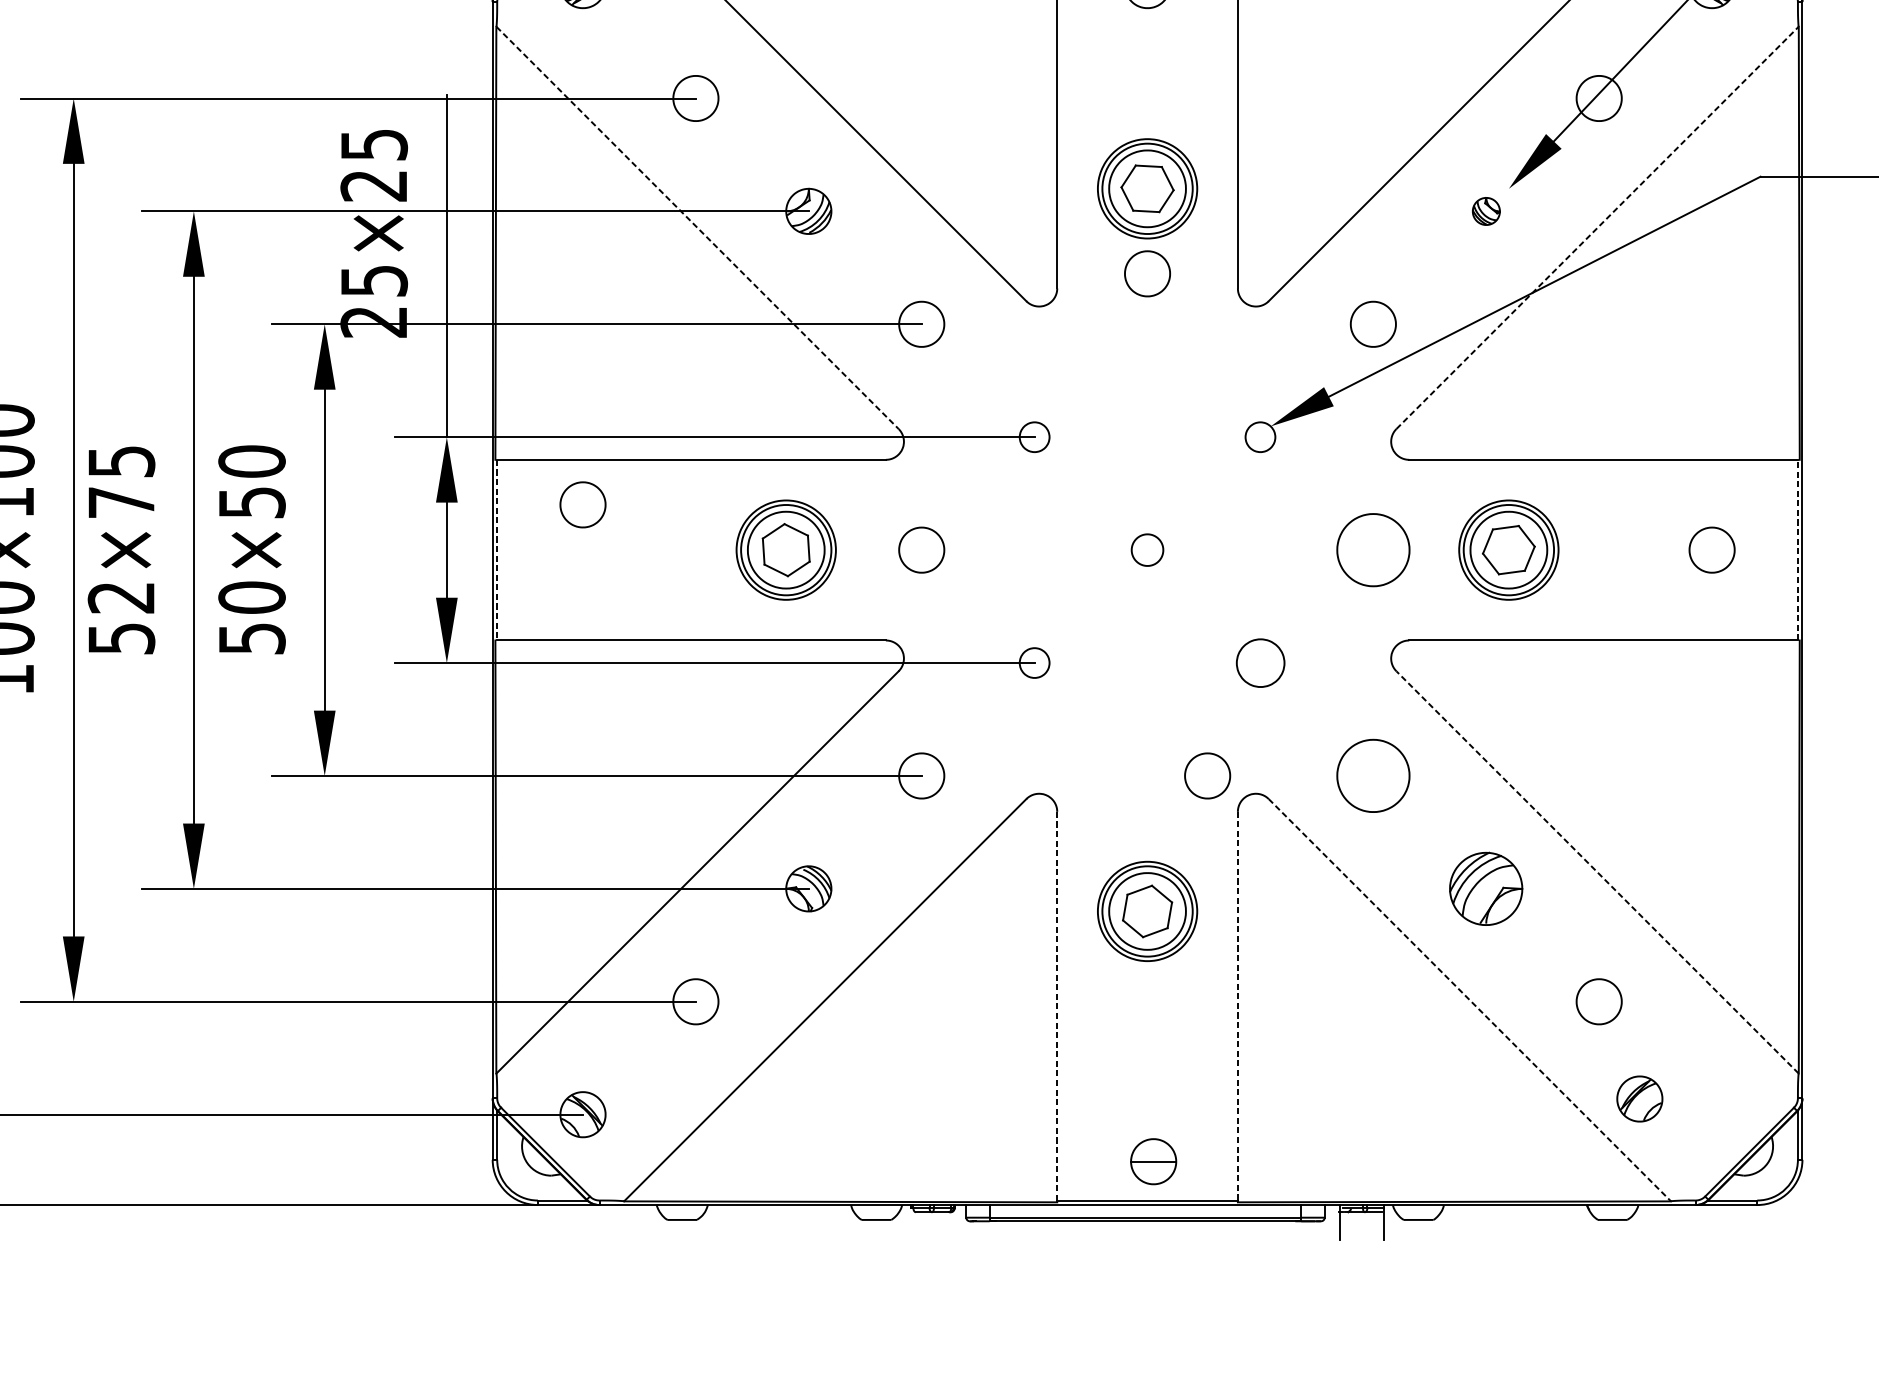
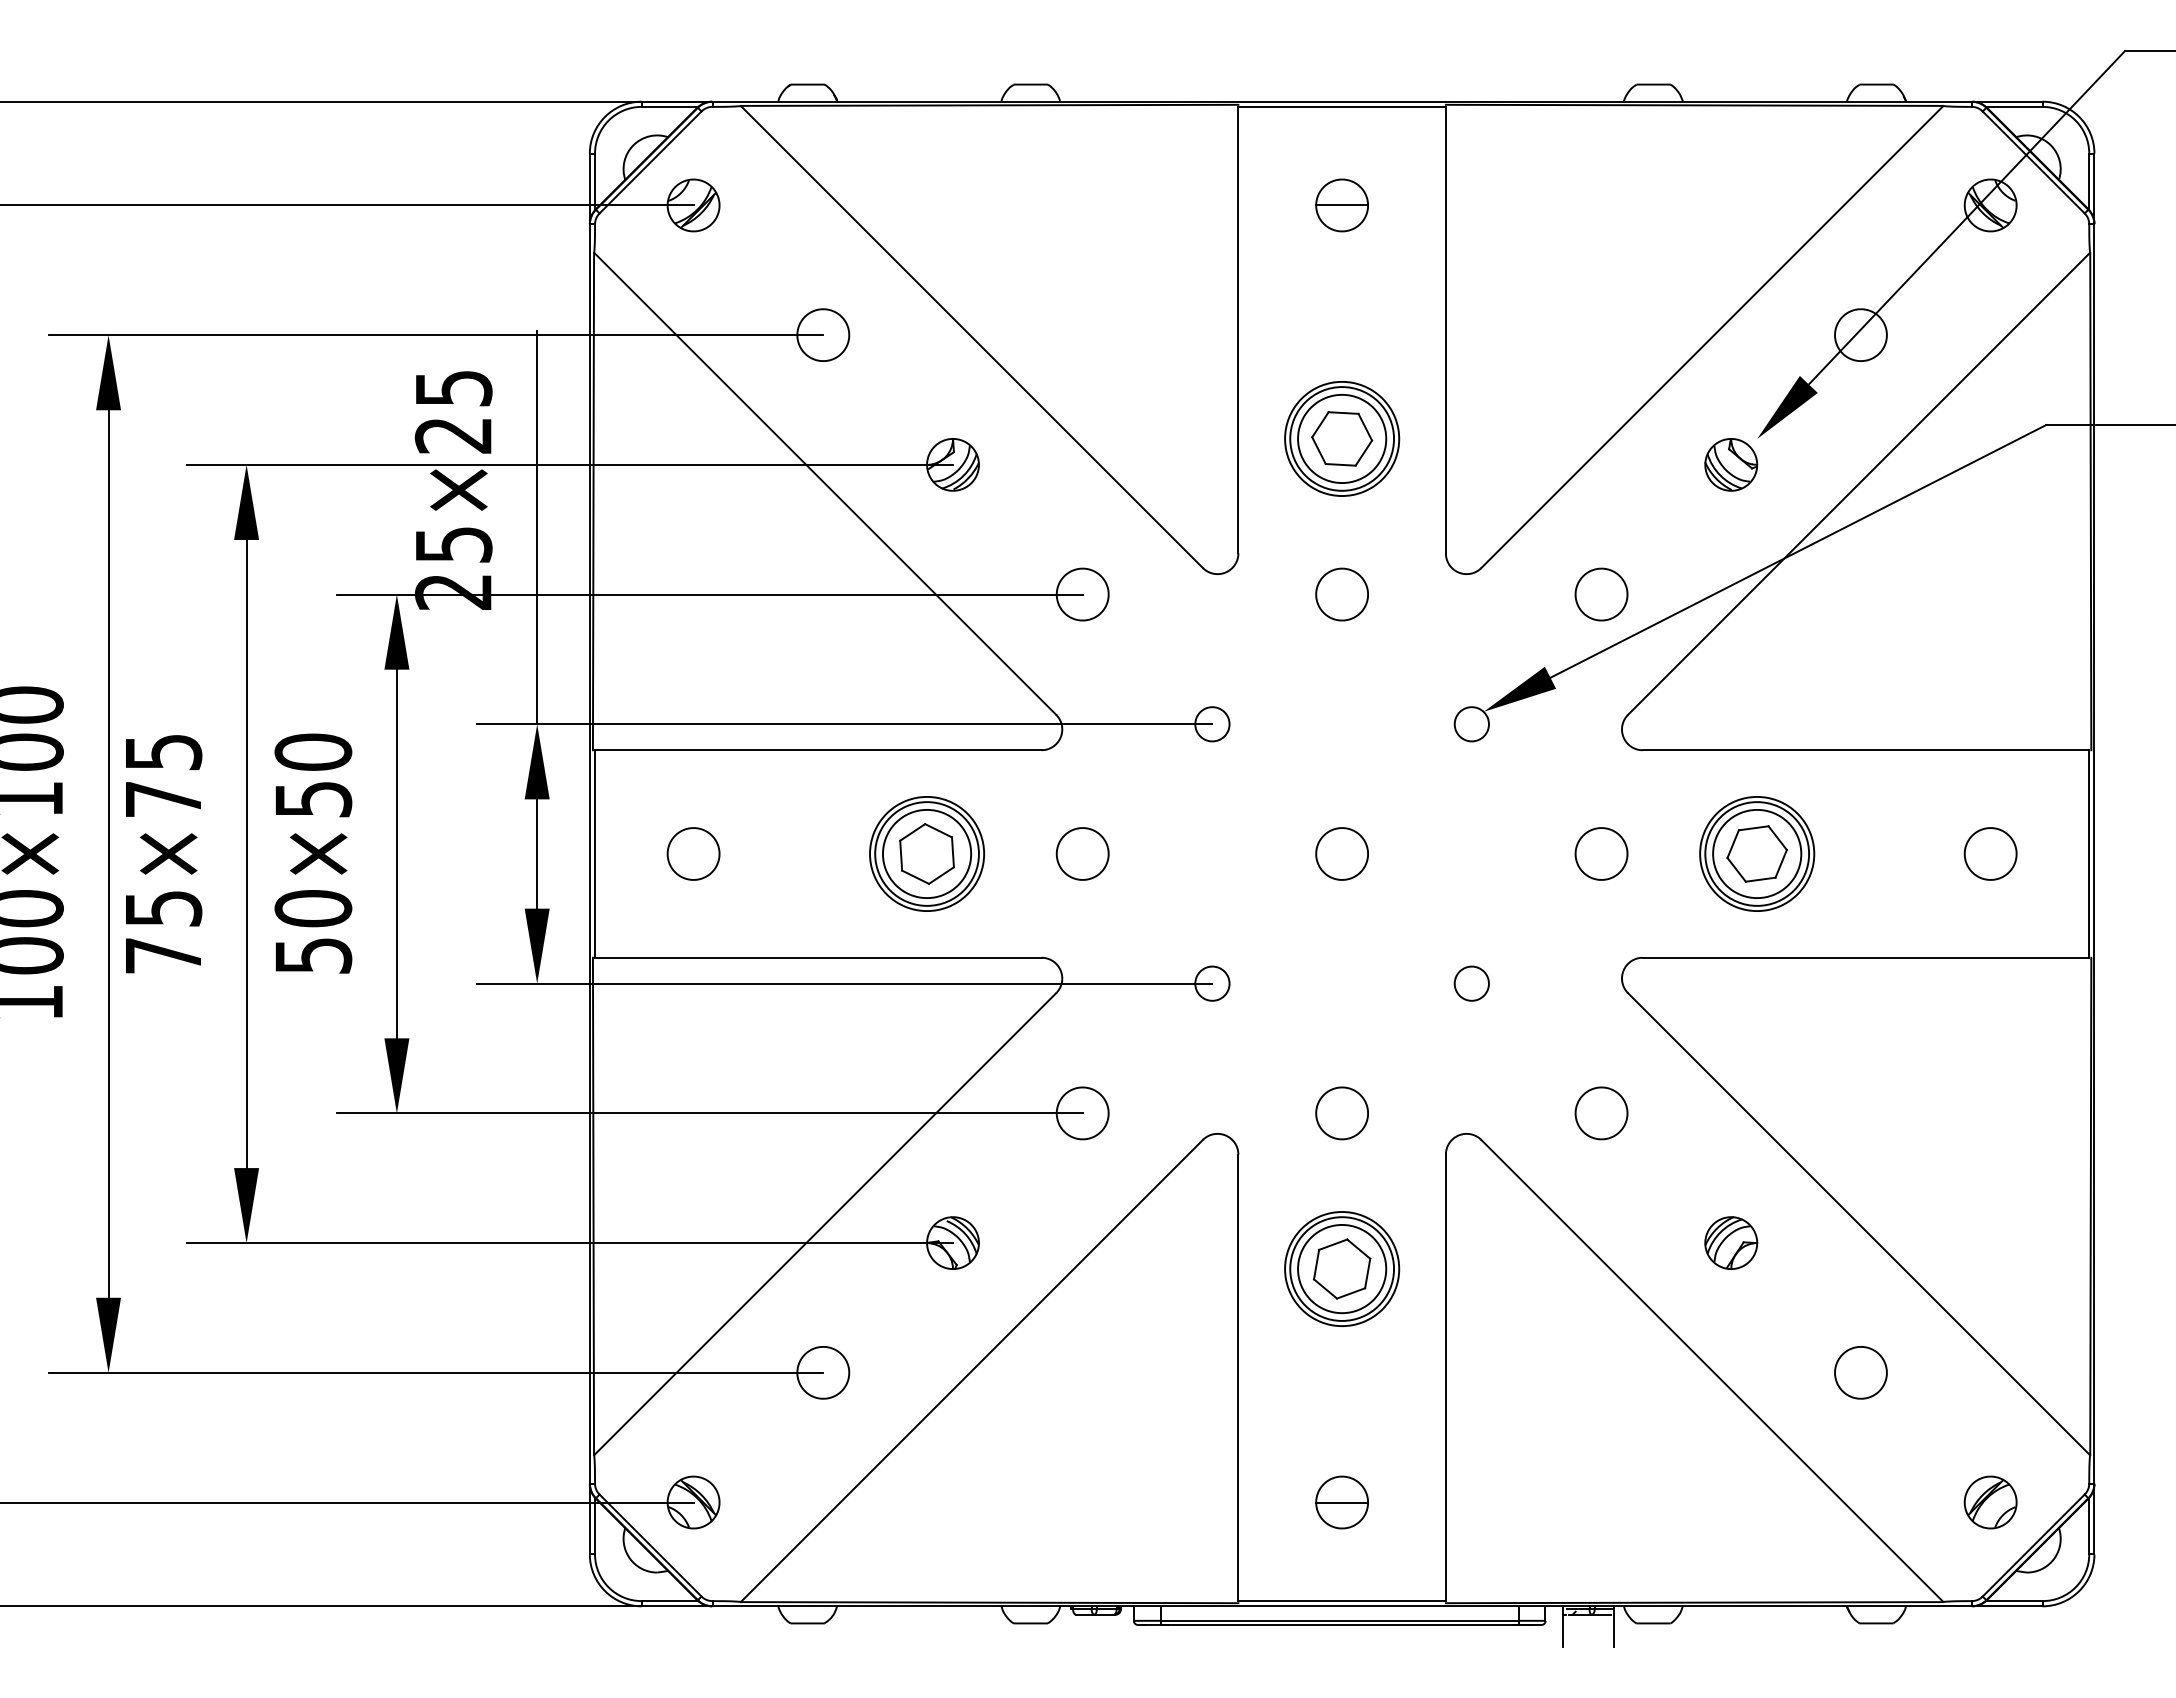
part: (1486, 211) -> (1731, 464), size x1.67
line: (697, 227) -> (825, 483), dashed -> solid
line: (1597, 227) -> (1859, 483), dashed -> solid
part: (1147, 273) -> (1341, 594), moved
part: (582, 504) -> (693, 853), moved
part: (1147, 549) -> (1341, 853), size x1.43
part: (1373, 549) -> (1601, 853), size x0.62
line: (497, 550) -> (595, 854), dashed -> solid
line: (1798, 550) -> (2089, 854), dashed -> solid
text: (121, 618) -> (163, 932), 52×75 -> 75×75
part: (1260, 662) -> (1471, 983), size x0.62
part: (1207, 776) -> (1341, 1113), moved
part: (1373, 776) -> (1601, 1113), size x0.62
line: (1597, 872) -> (1859, 1224), dashed -> solid
part: (1486, 888) -> (1731, 1242), size x0.62
line: (1469, 999) -> (1712, 1370), dashed -> solid
line: (1237, 1005) -> (1445, 1377), dashed -> solid
line: (1057, 1006) -> (1238, 1378), dashed -> solid
part: (1639, 1099) -> (1990, 1502), moved
part: (1153, 1161) -> (1341, 1502), moved

